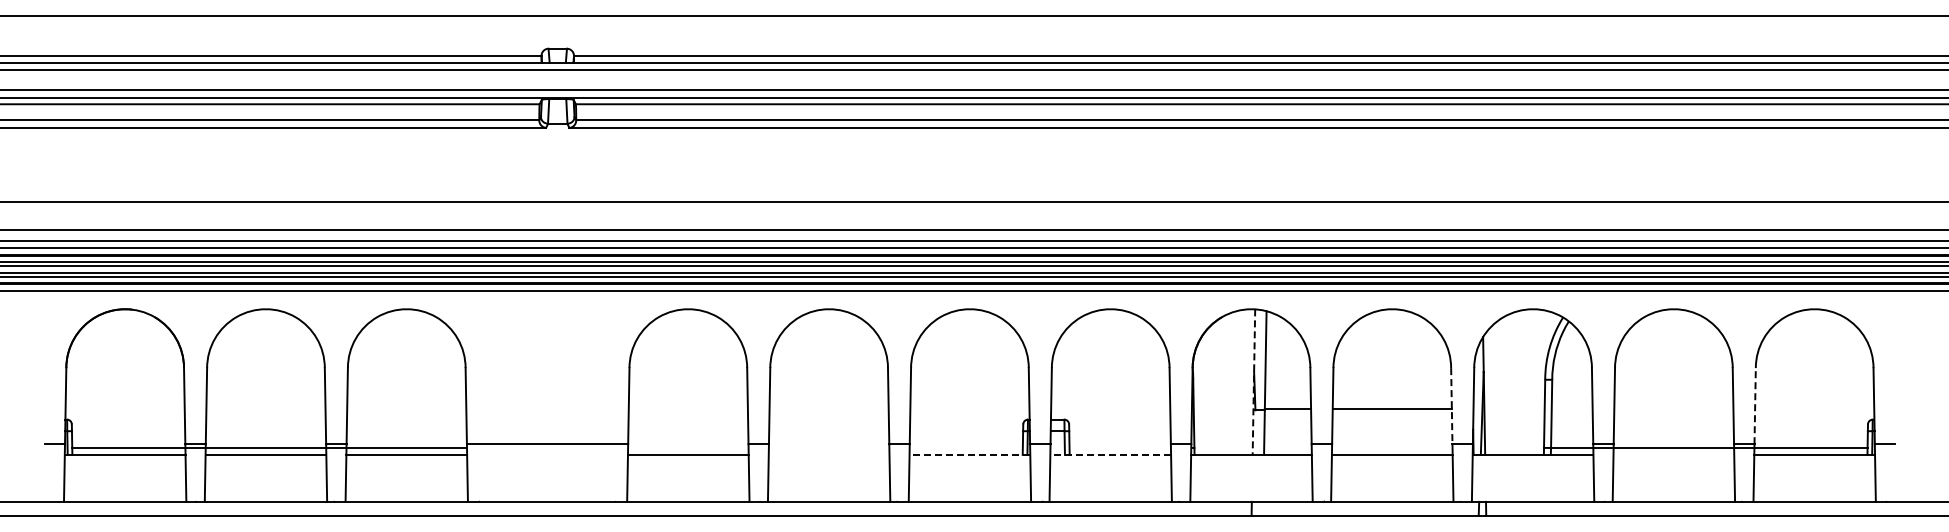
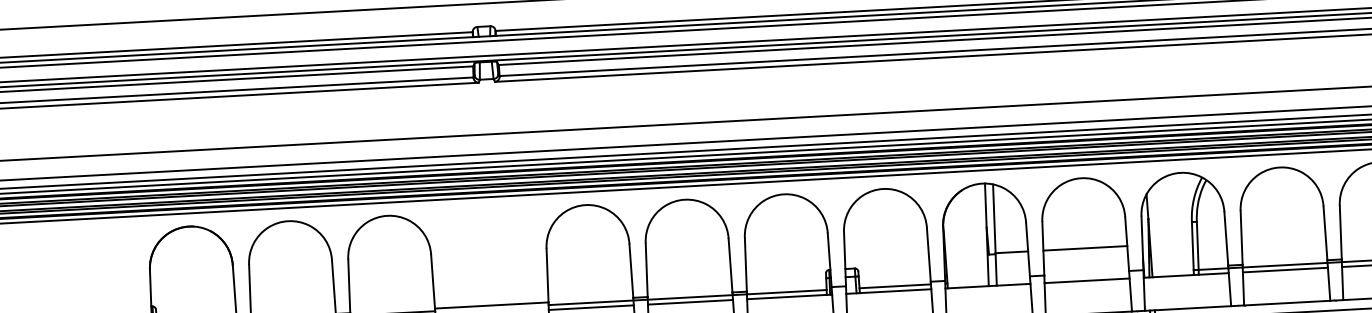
line: (1253, 382) -> (986, 235), dashed -> solid
line: (1755, 405) -> (1341, 232), dashed -> solid
line: (1451, 406) -> (1126, 244), dashed -> solid
line: (825, 447) -> (687, 297), added
line: (1119, 447) -> (894, 286), added
line: (828, 454) -> (690, 302), added
line: (969, 454) -> (789, 296), dashed -> solid
line: (1110, 454) -> (888, 291), dashed -> solid
line: (1673, 454) -> (1285, 269), added

